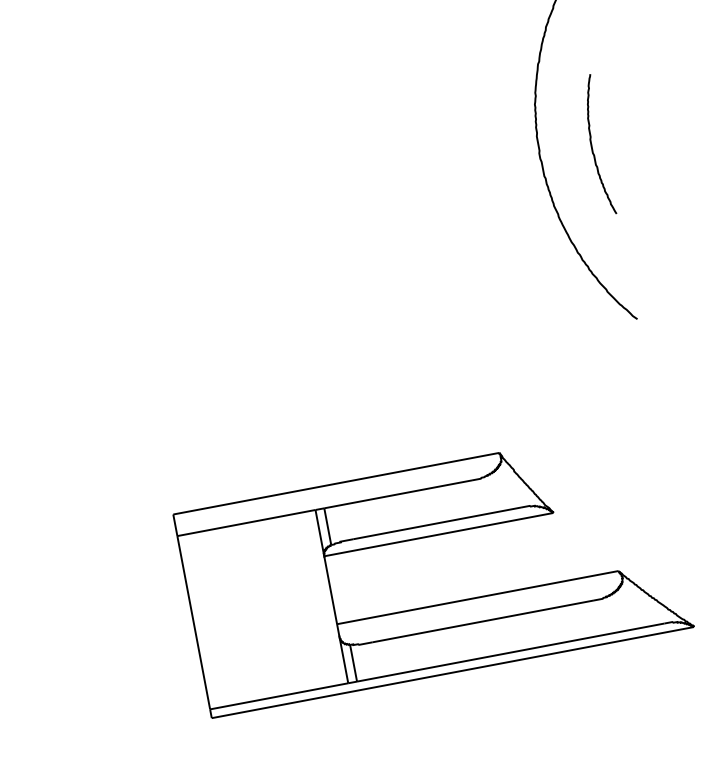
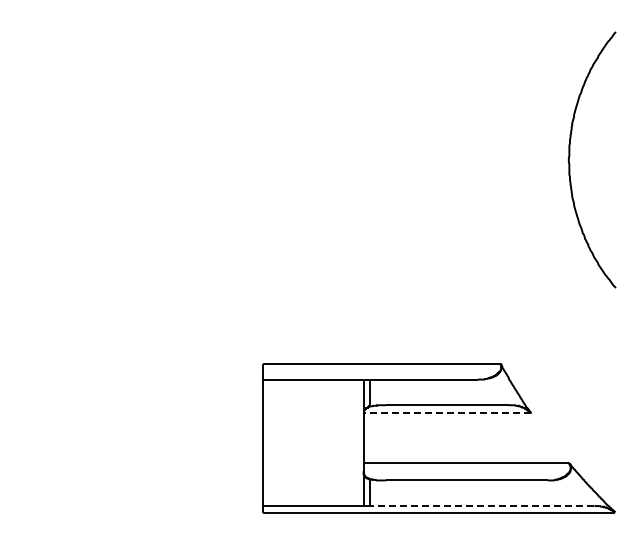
curve: (592, 145) -> (607, 159), removed
line: (439, 534) -> (447, 413), solid -> dashed
line: (509, 653) -> (481, 506), solid -> dashed

